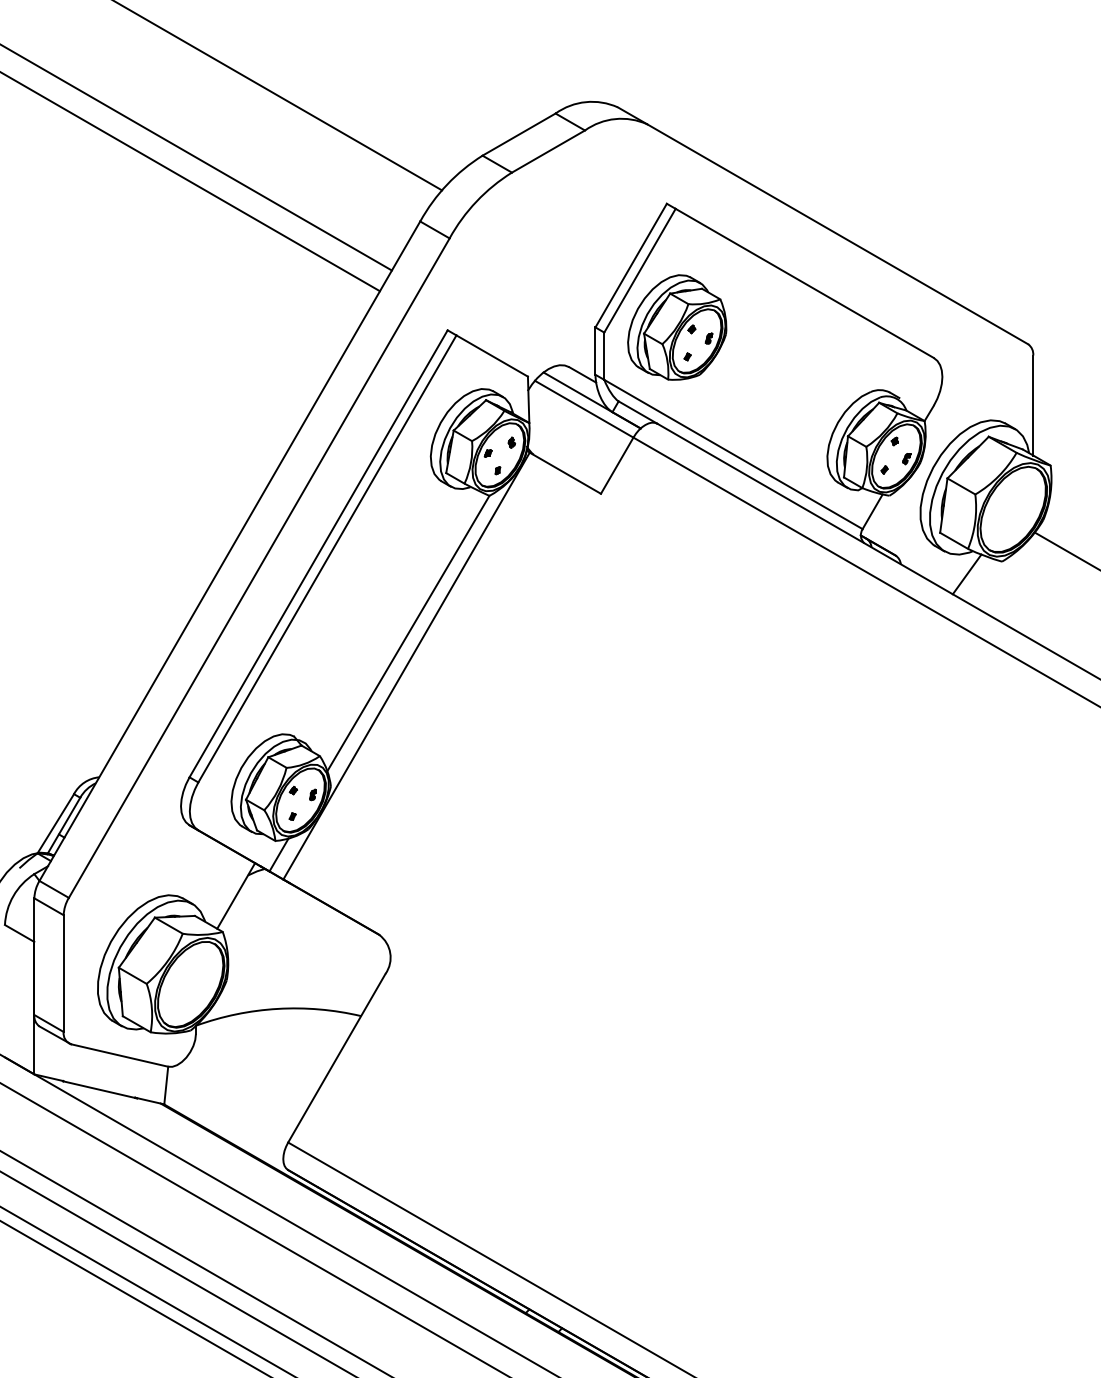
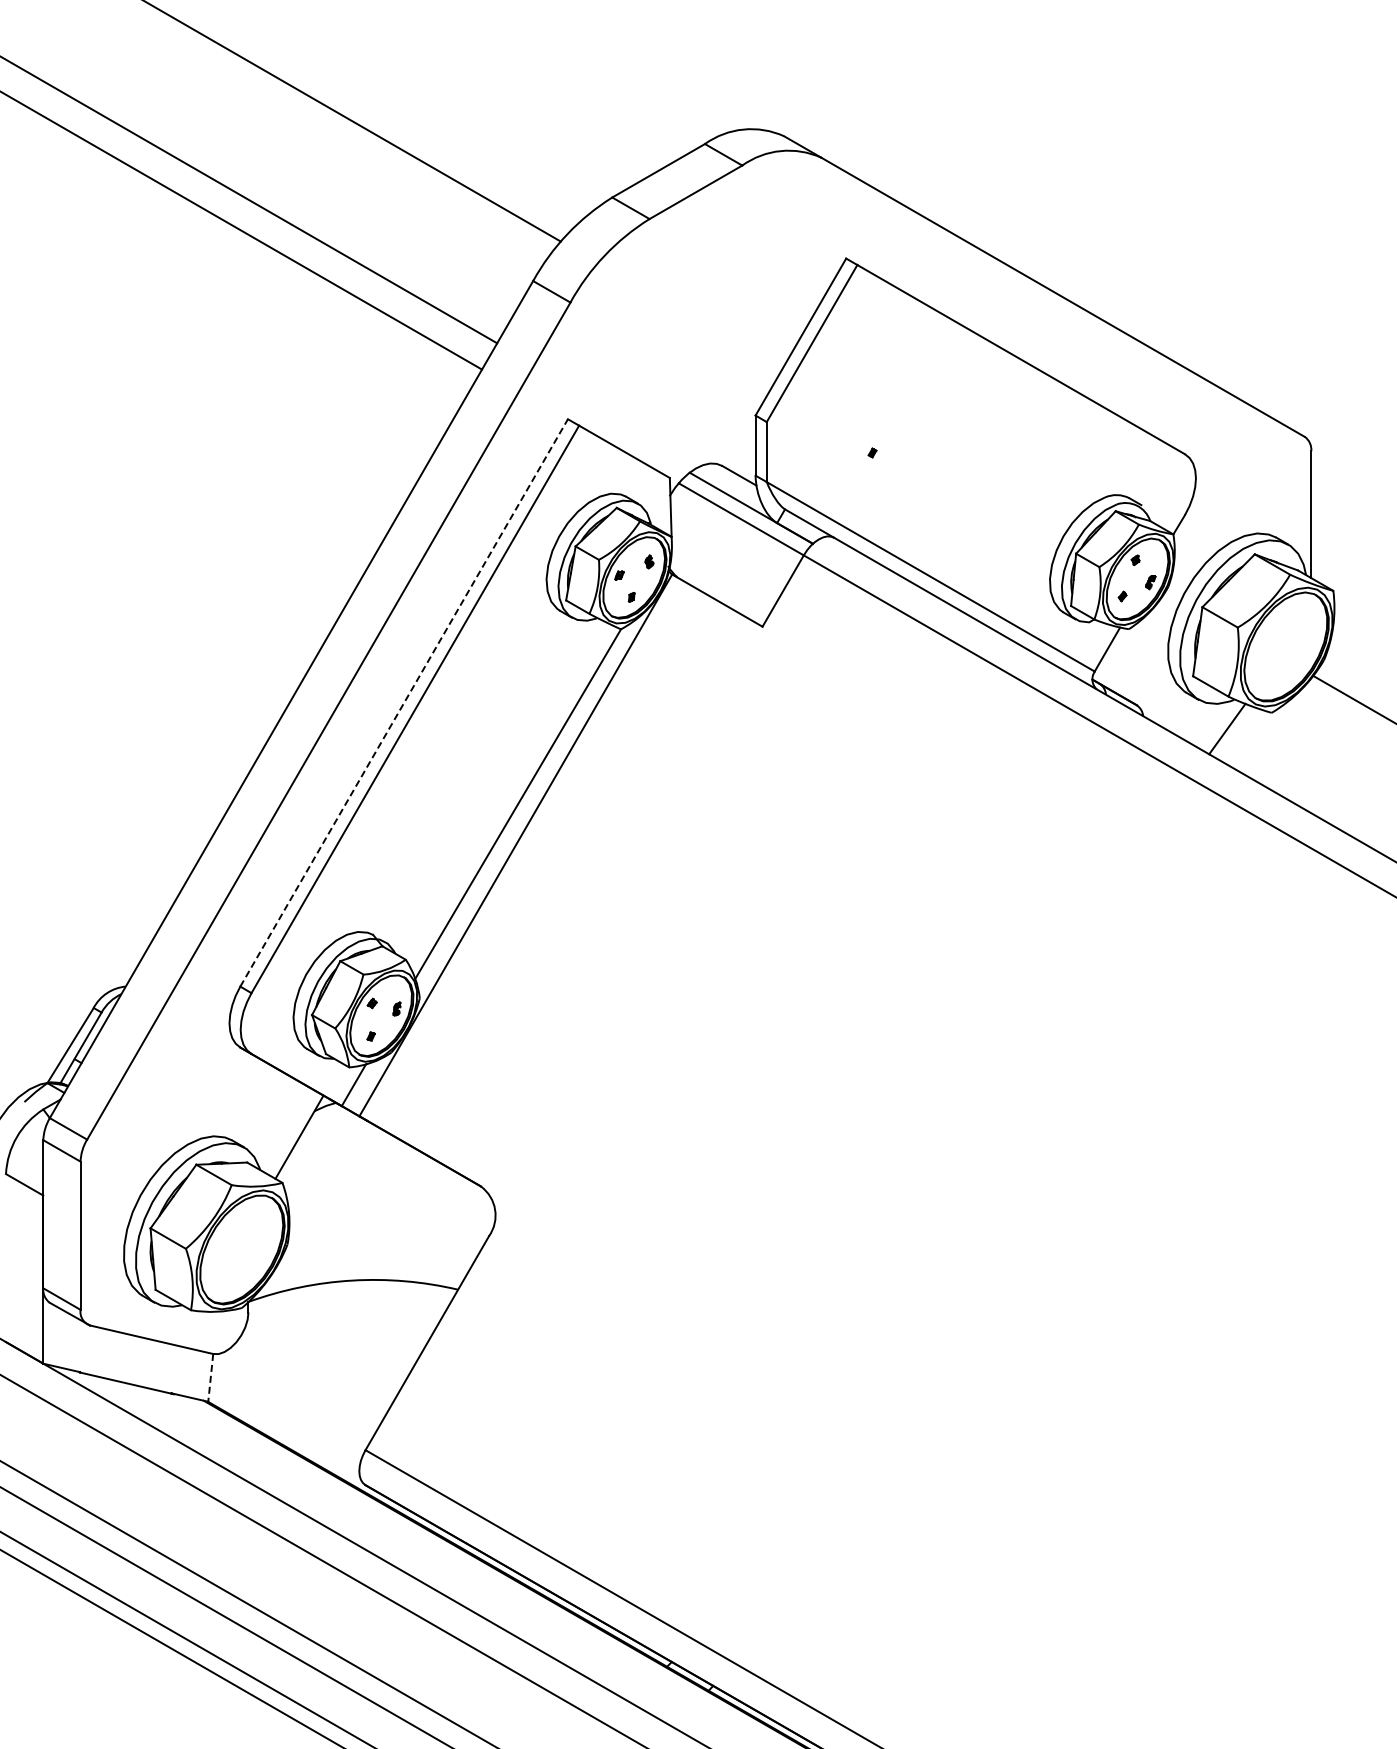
part: (677, 327) -> (859, 415), removed
line: (318, 553) -> (404, 702), solid -> dashed
line: (166, 1086) -> (210, 1378), solid -> dashed

